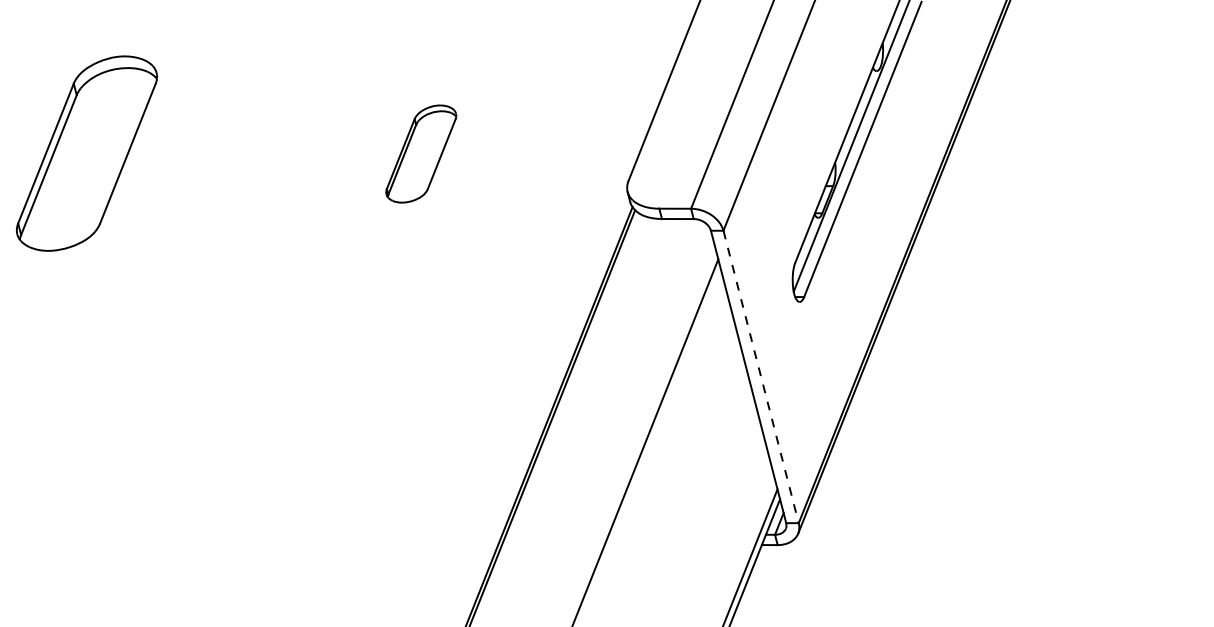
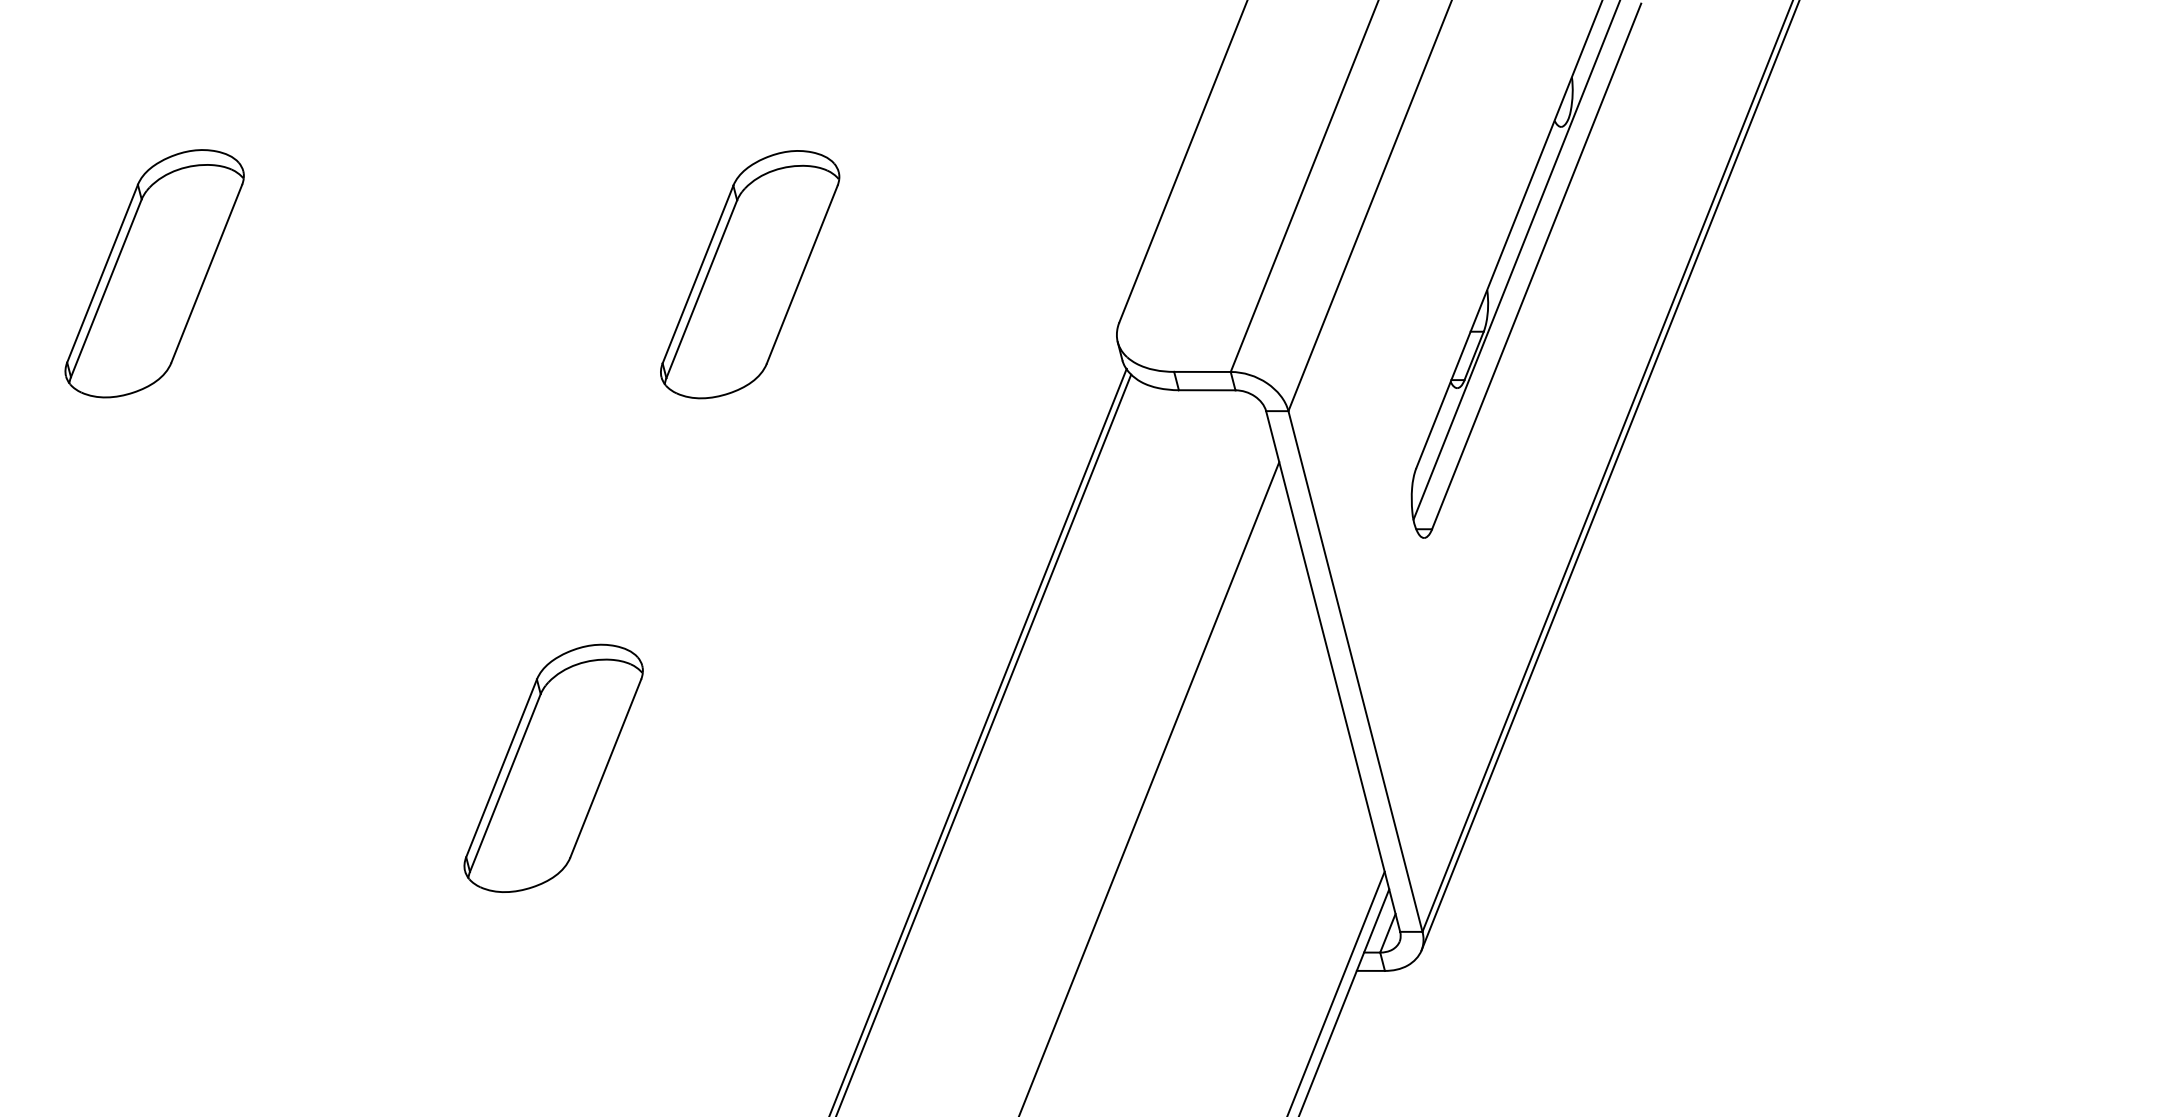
part: (86, 153) -> (154, 273), size x0.71
part: (421, 153) -> (750, 273), size x1.43
line: (761, 376) -> (1356, 670), dashed -> solid
part: (310, 431) -> (552, 768), added

